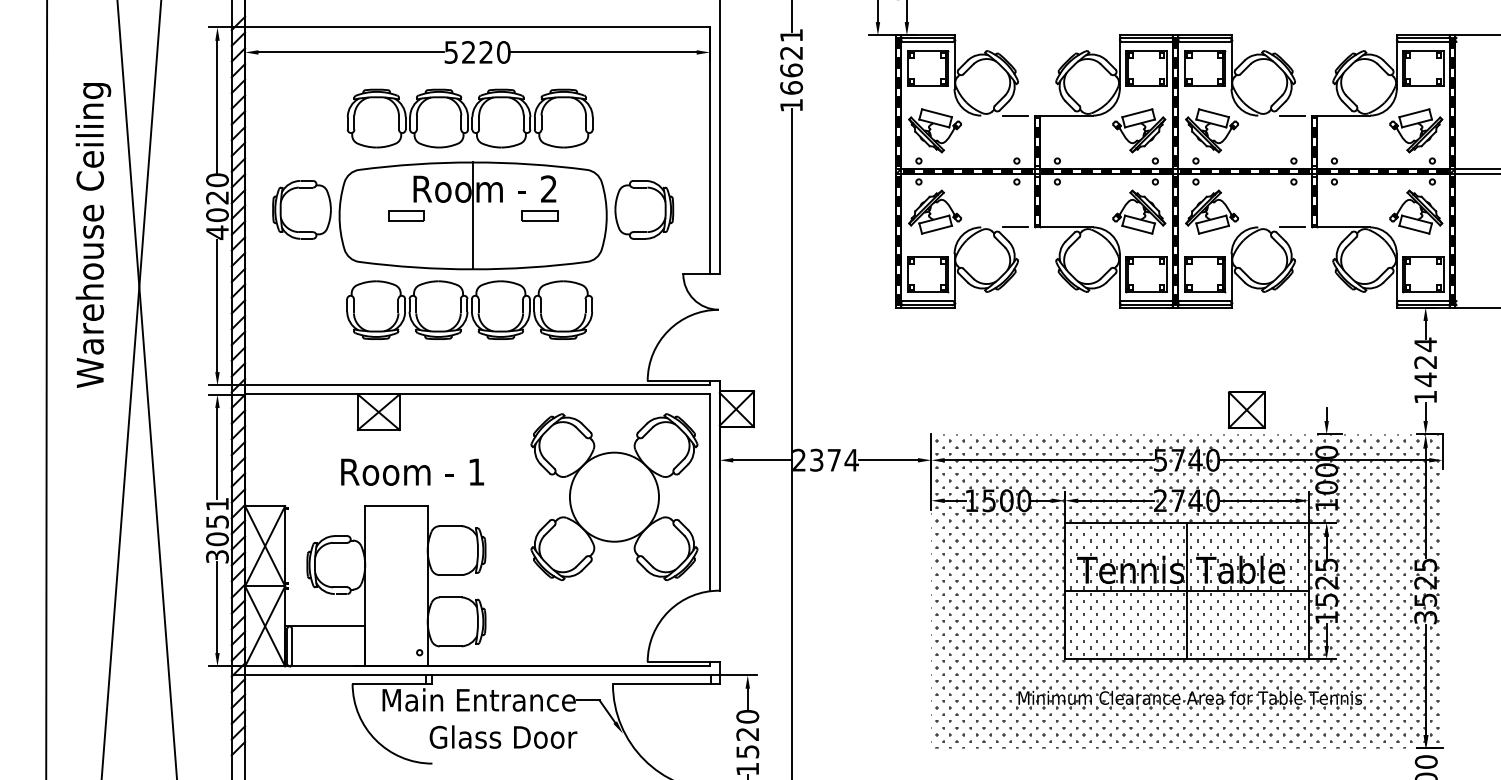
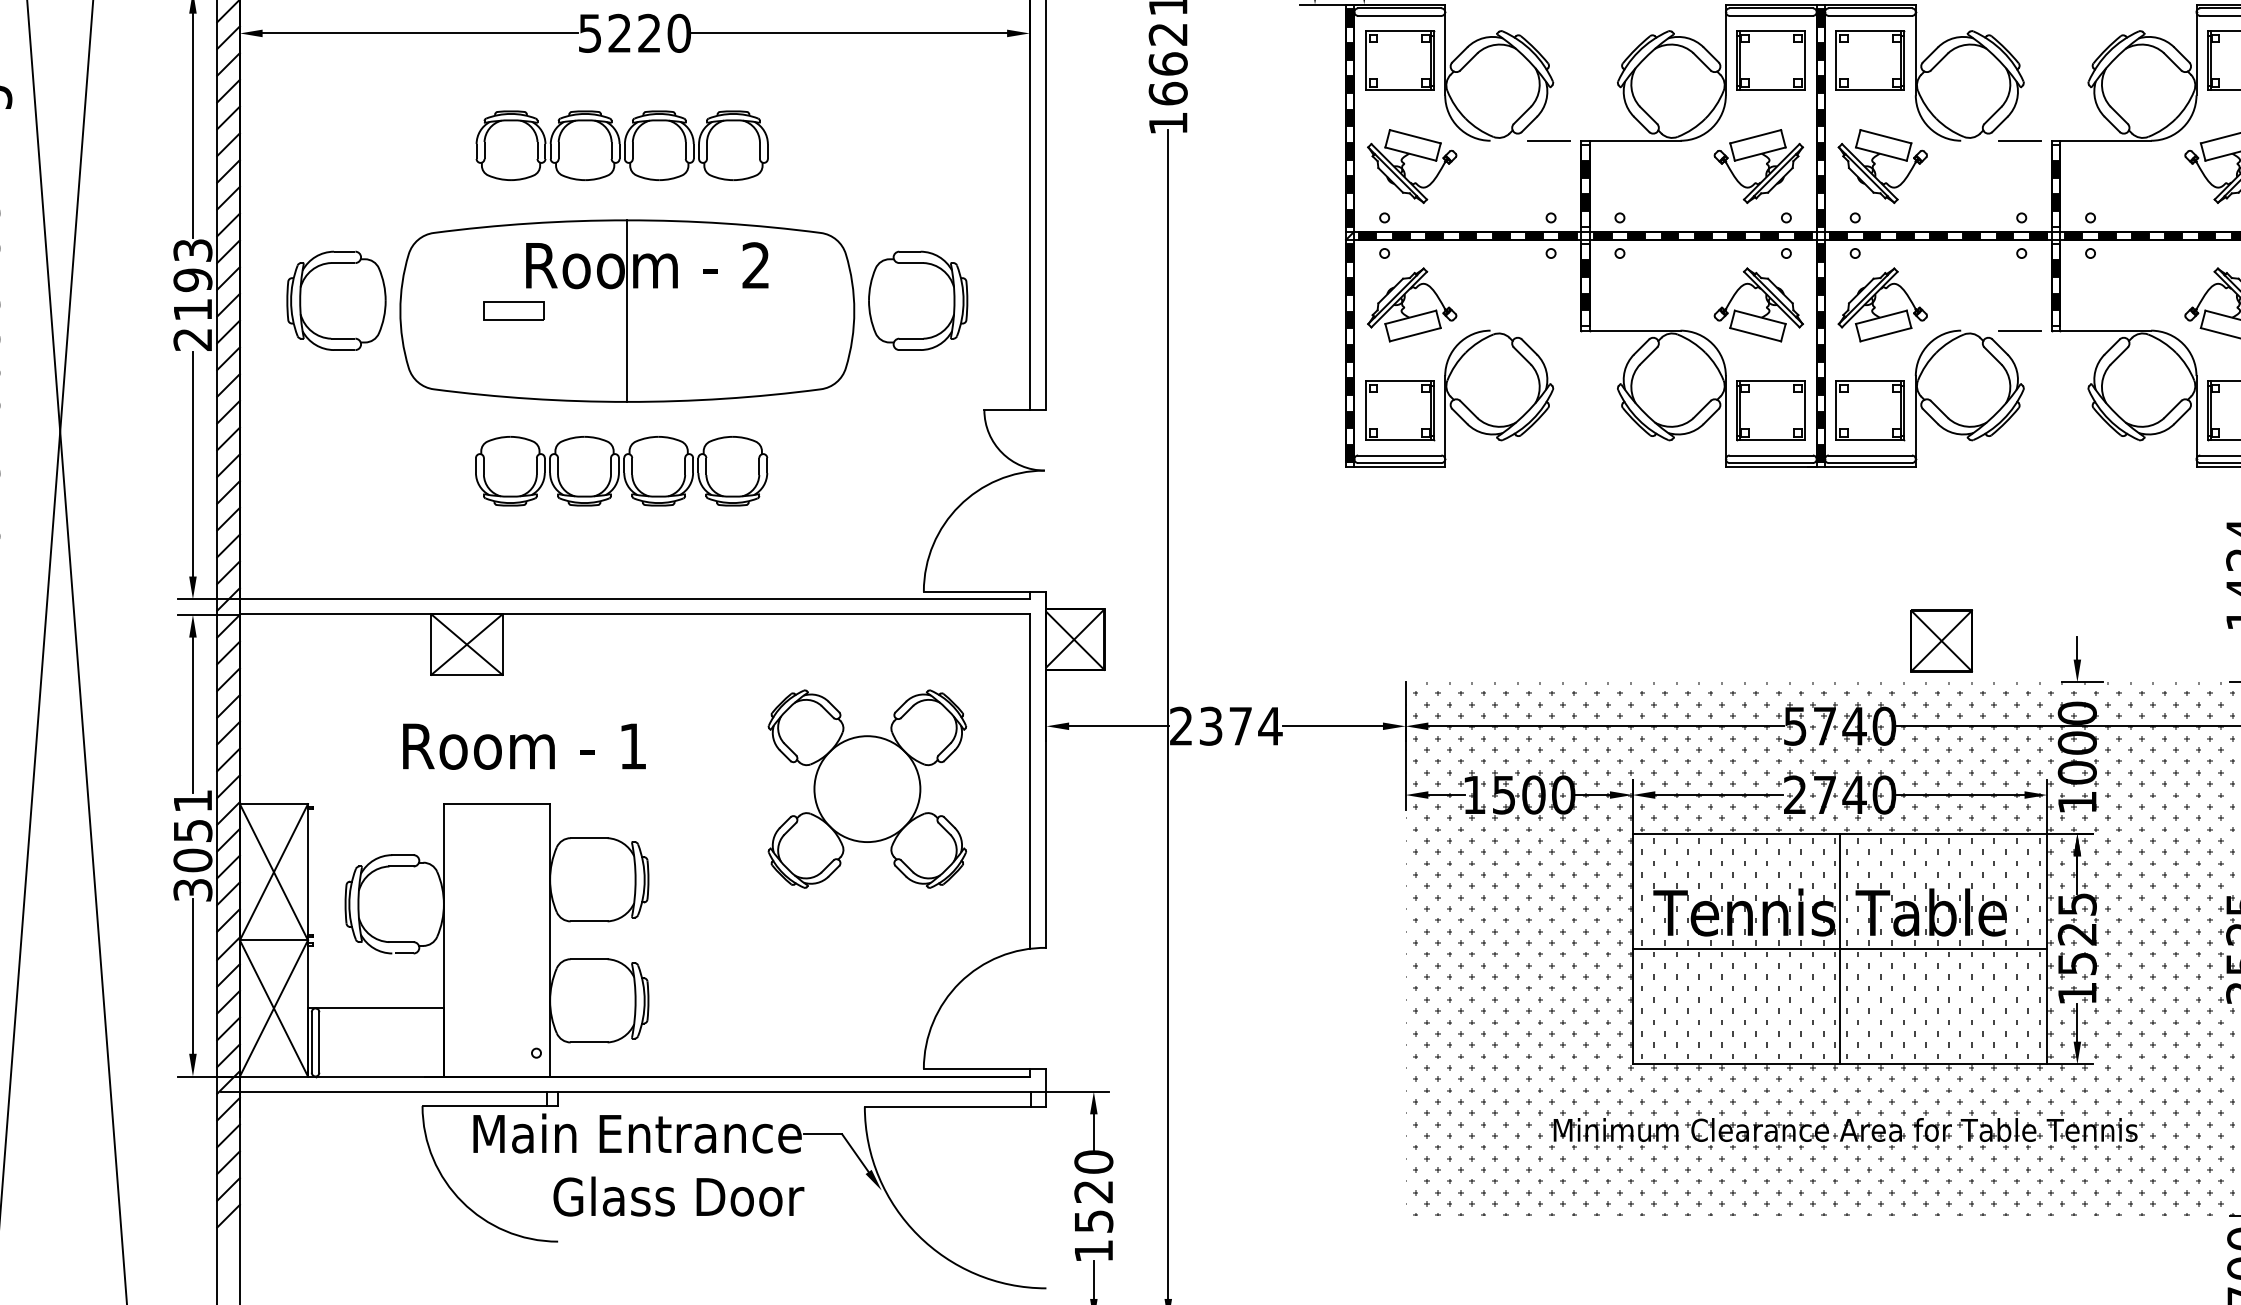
part: (469, 118) -> (621, 145), size x0.7
text: (217, 206) -> (192, 295), 4020 -> 2193
part: (539, 215) -> (740, 310), removed
line: (1015, 227) -> (1548, 330), removed
part: (469, 309) -> (621, 470), size x0.7
part: (614, 497) -> (867, 789), size x0.7

